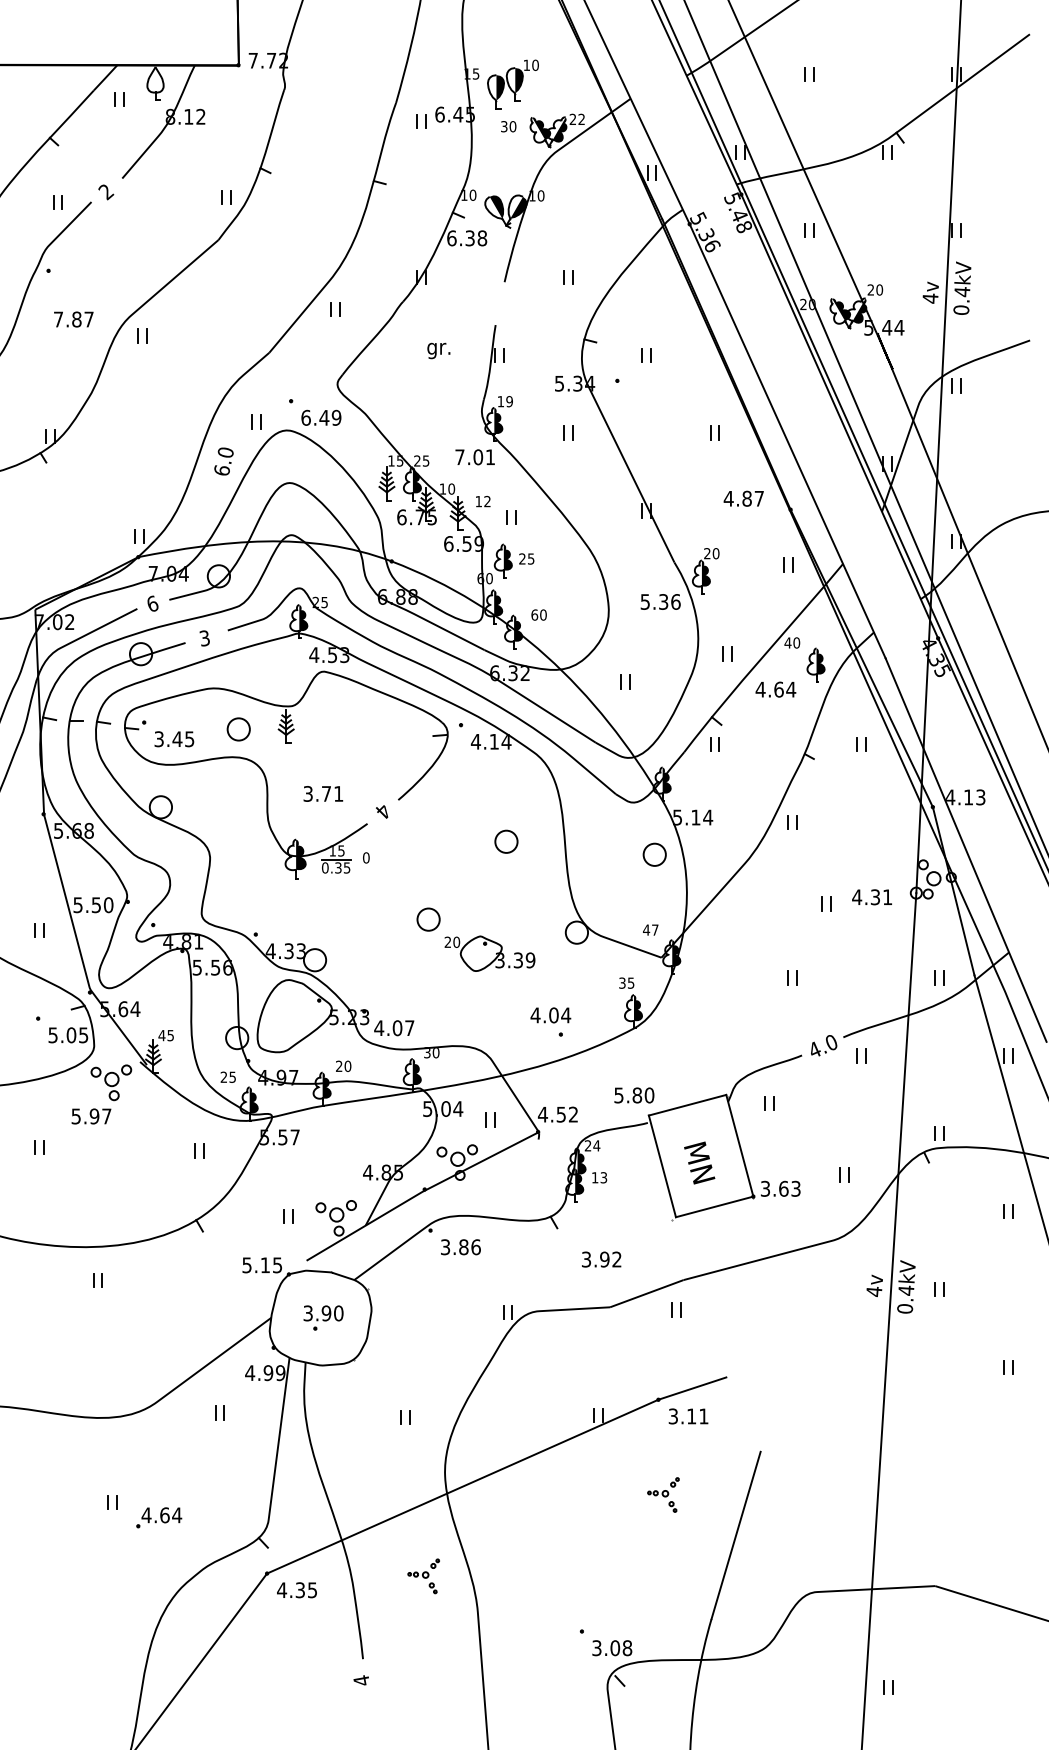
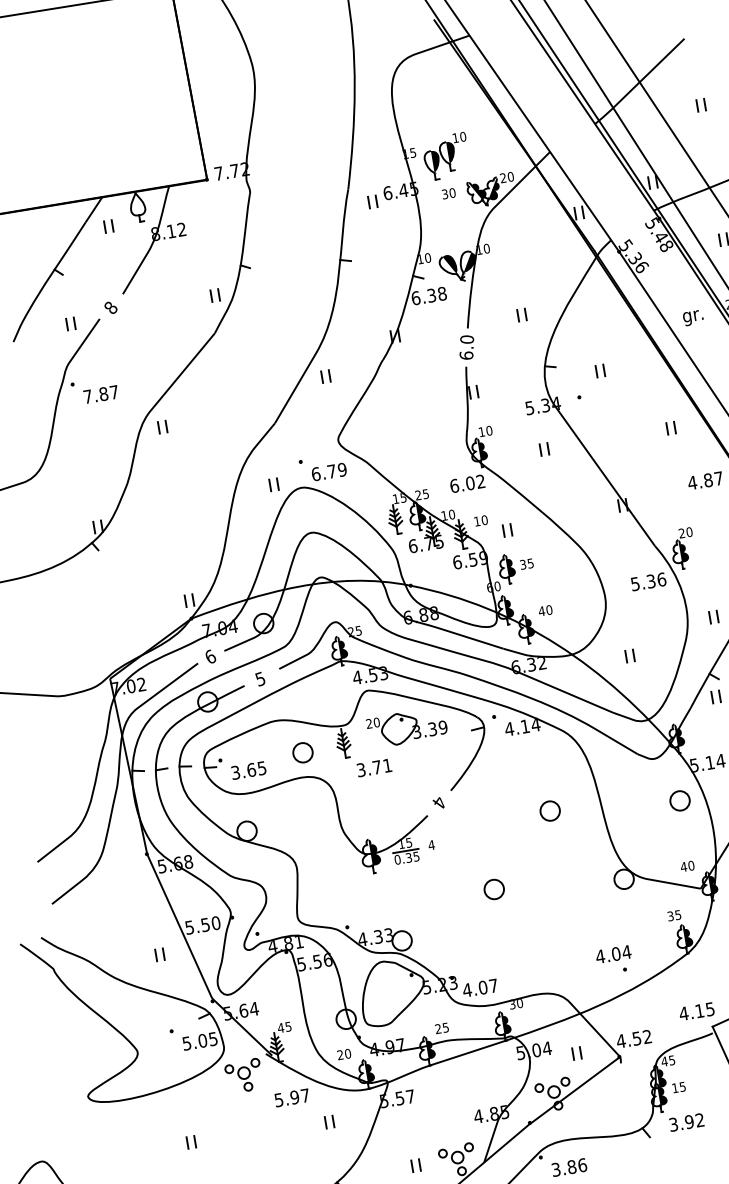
text: (581, 119) -> (510, 176), 22 -> 20
text: (106, 192) -> (111, 308), 2 -> 8
text: (73, 319) -> (100, 394), moved
text: (438, 350) -> (692, 317), moved
text: (509, 401) -> (489, 430), 19 -> 10
text: (324, 417) -> (331, 471), 6.49 -> 6.79
text: (474, 457) -> (467, 484), 7.01 -> 6.02
text: (223, 461) -> (466, 347), moved
text: (487, 501) -> (484, 520), 12 -> 10
text: (522, 559) -> (523, 565), 25 -> 35
text: (534, 614) -> (541, 610), 60 -> 40
text: (204, 637) -> (260, 678), 3 -> 5
text: (177, 739) -> (251, 770), 3.45 -> 3.65
text: (323, 793) -> (374, 767), moved
text: (365, 857) -> (430, 844), 0 -> 4
text: (654, 929) -> (690, 865), 47 -> 40
part: (489, 953) -> (406, 727), moved
text: (347, 1065) -> (445, 1027), 20 -> 25
text: (232, 1076) -> (347, 1053), 25 -> 20
text: (633, 1095) -> (696, 1011), 5.80 -> 4.15
text: (91, 1116) -> (292, 1097), moved
text: (592, 1145) -> (668, 1060), 24 -> 45
text: (604, 1177) -> (683, 1086), 13 -> 15
text: (601, 1259) -> (686, 1122), moved

